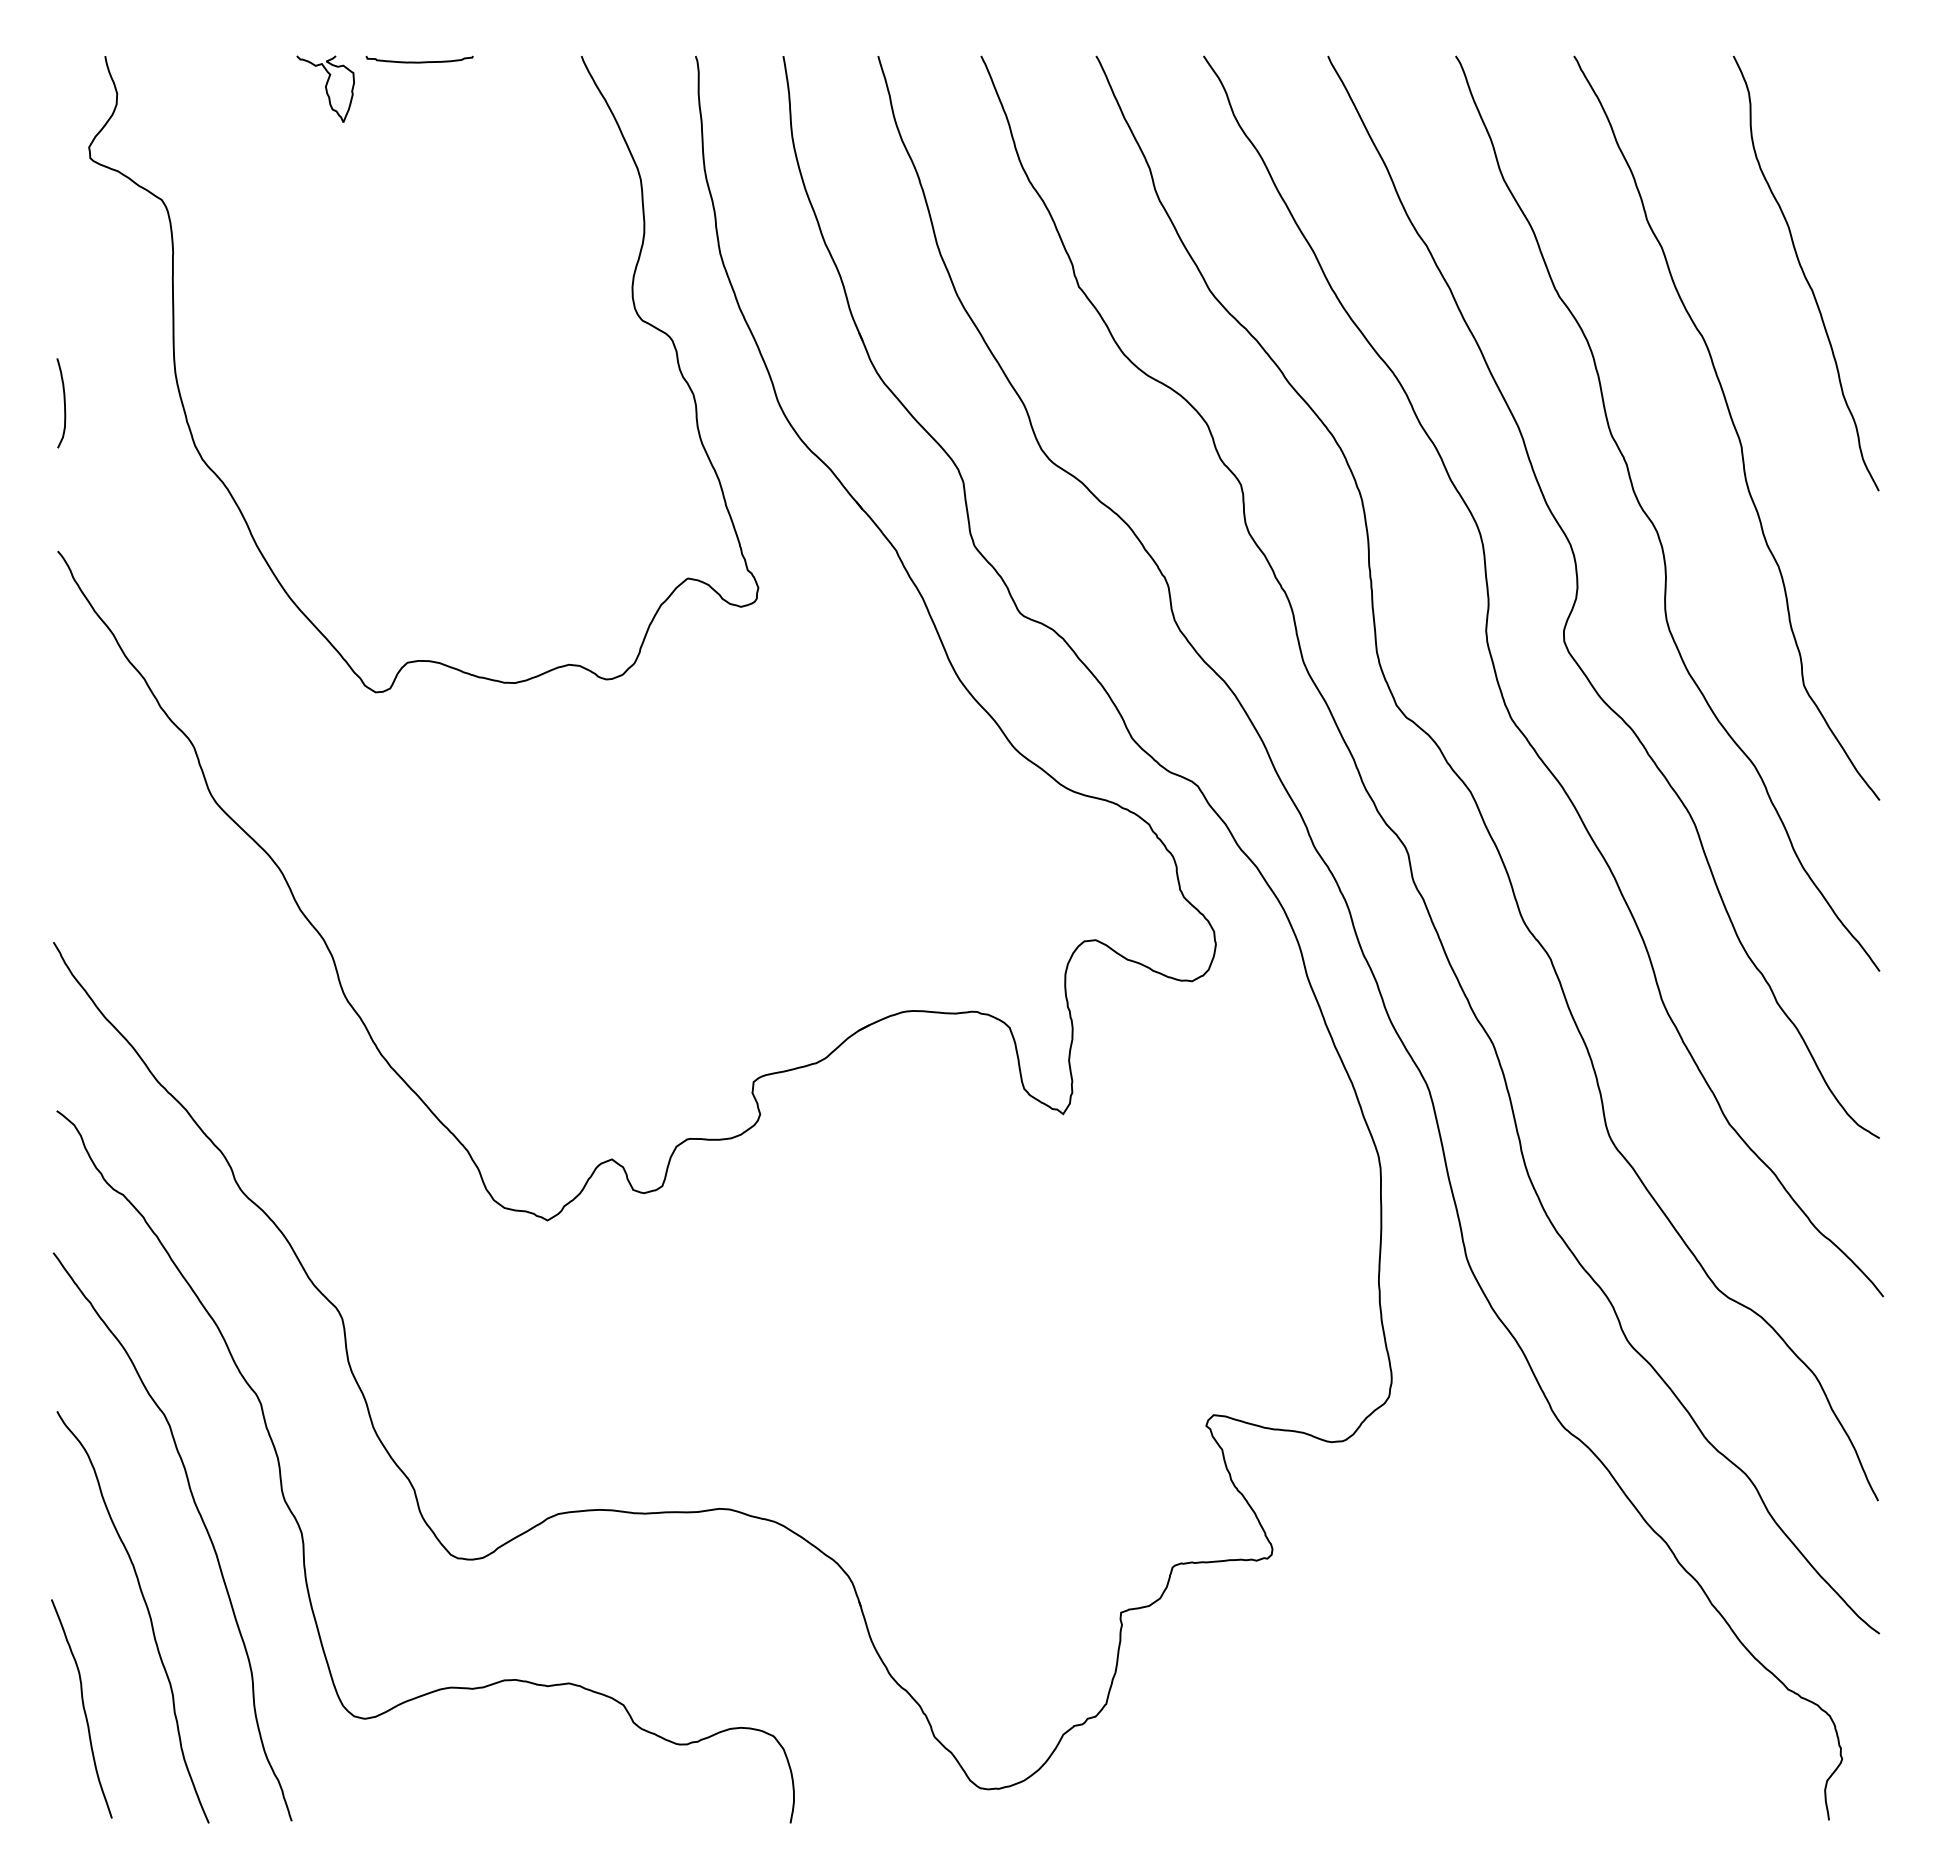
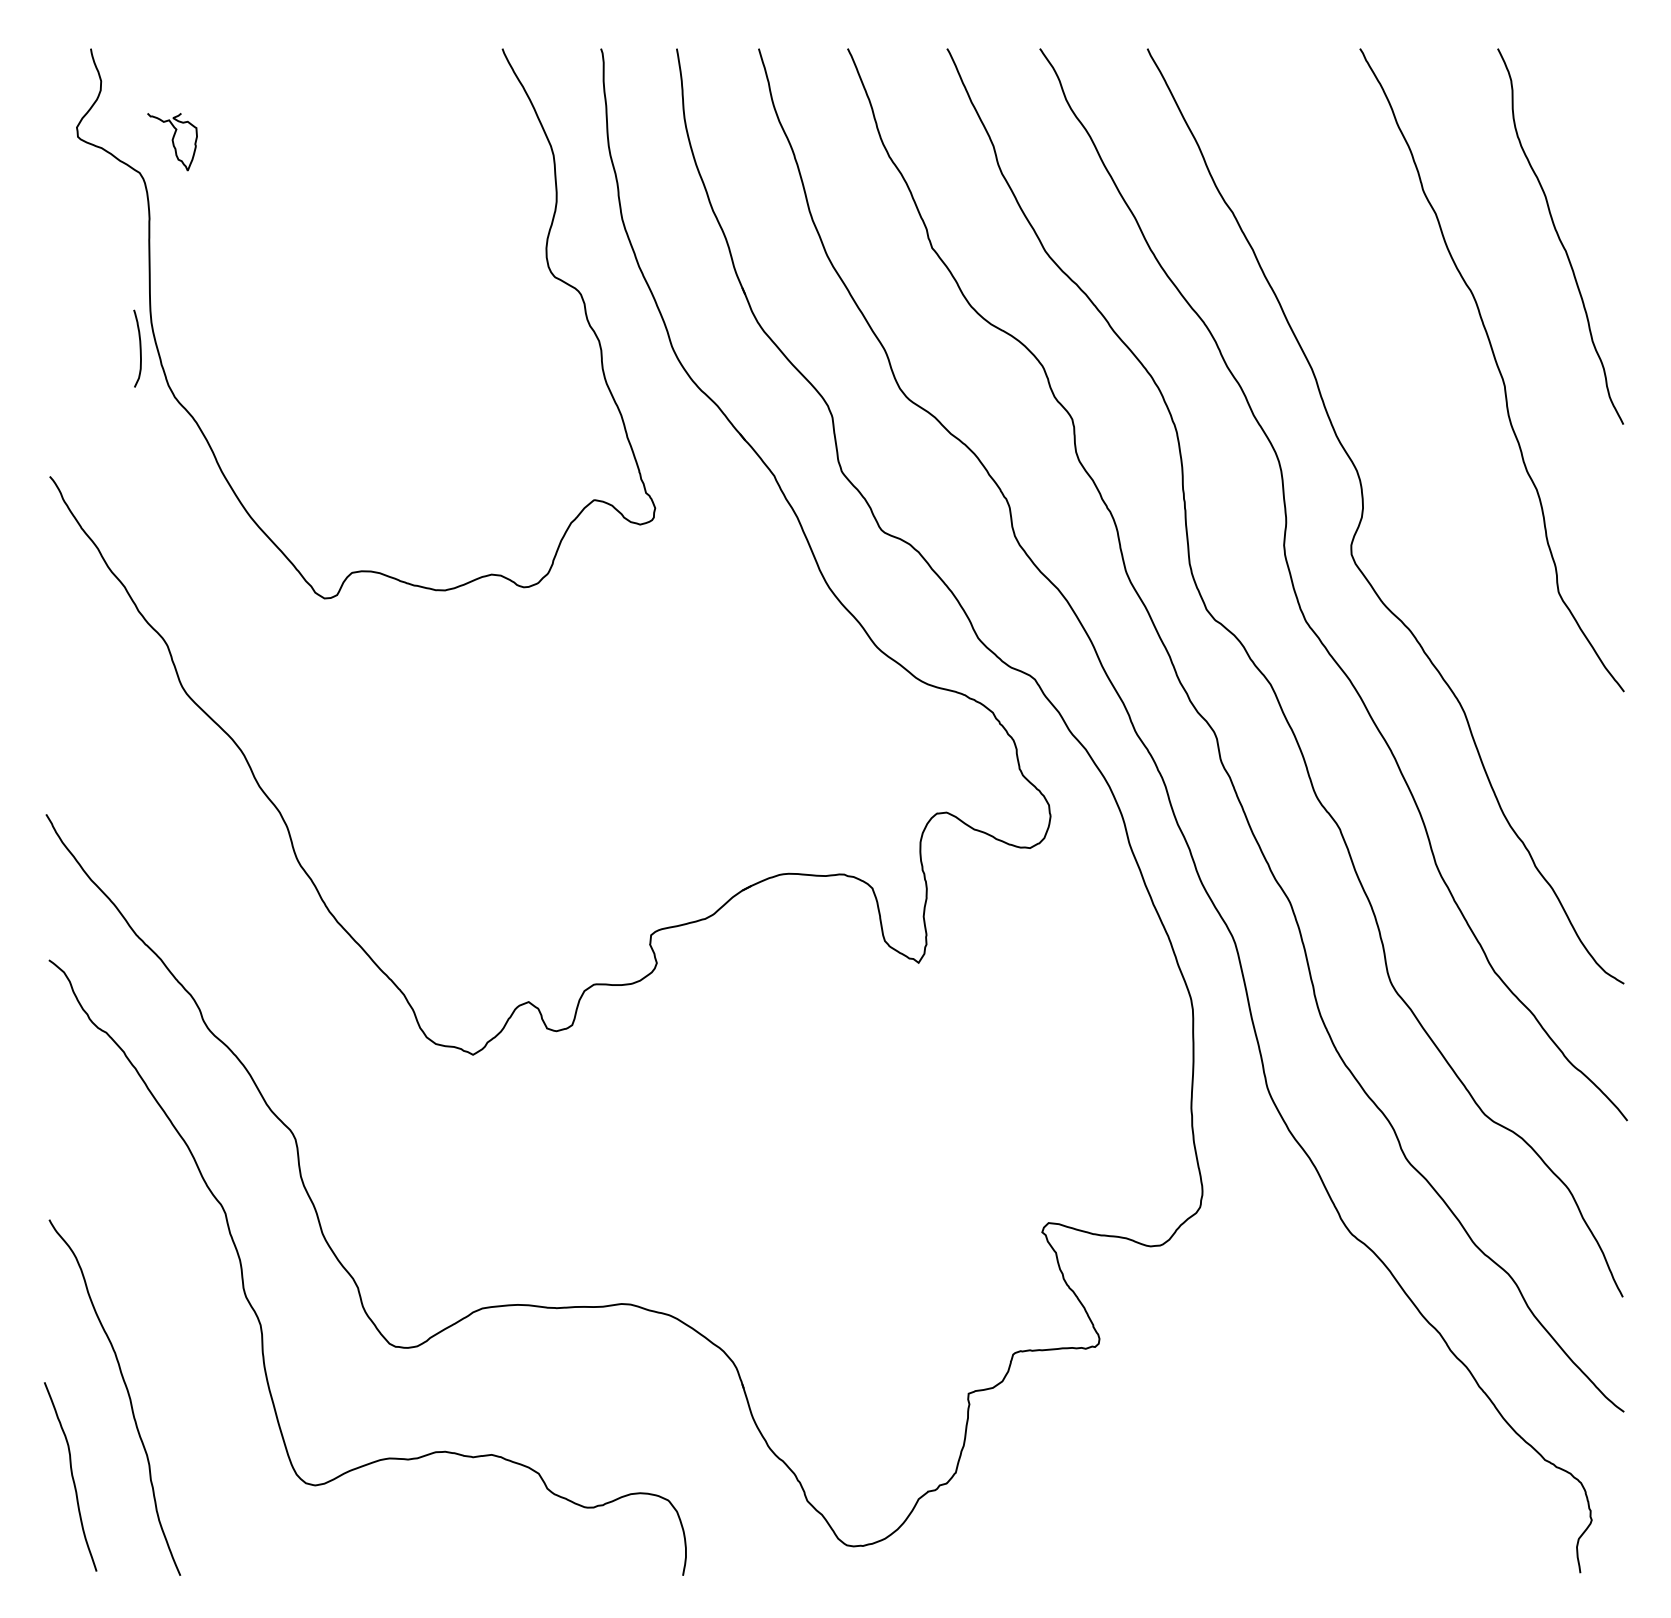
curve: (419, 61) -> (362, 53), removed
curve: (325, 88) -> (172, 141), moved
curve: (63, 401) -> (139, 347), moved
curve: (1653, 522) -> (1428, 451), removed
curve: (203, 1525) -> (175, 1318), removed

